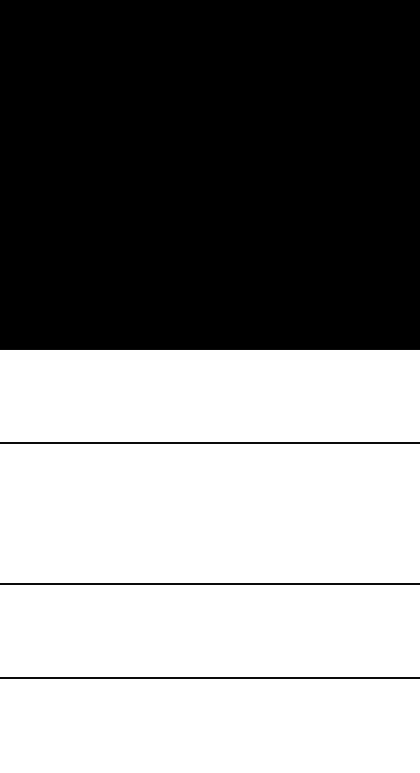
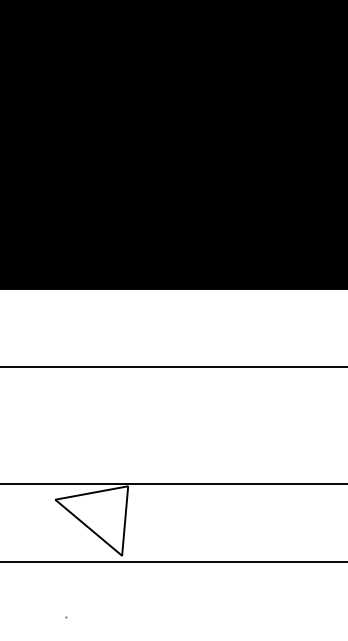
hatch: (110, 665) -> (91, 551), added

